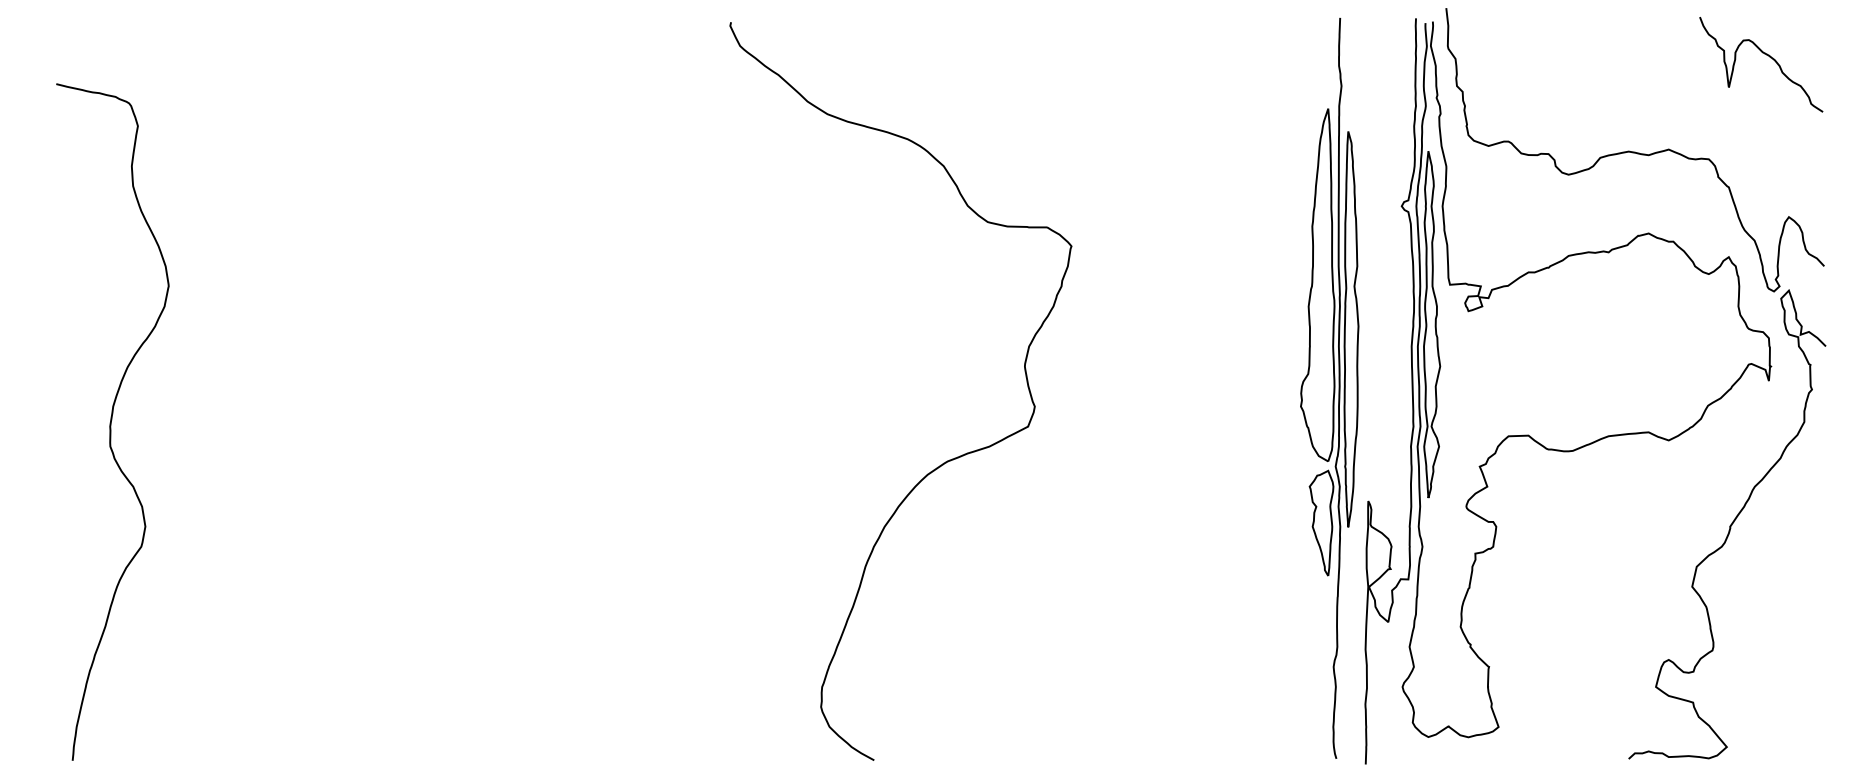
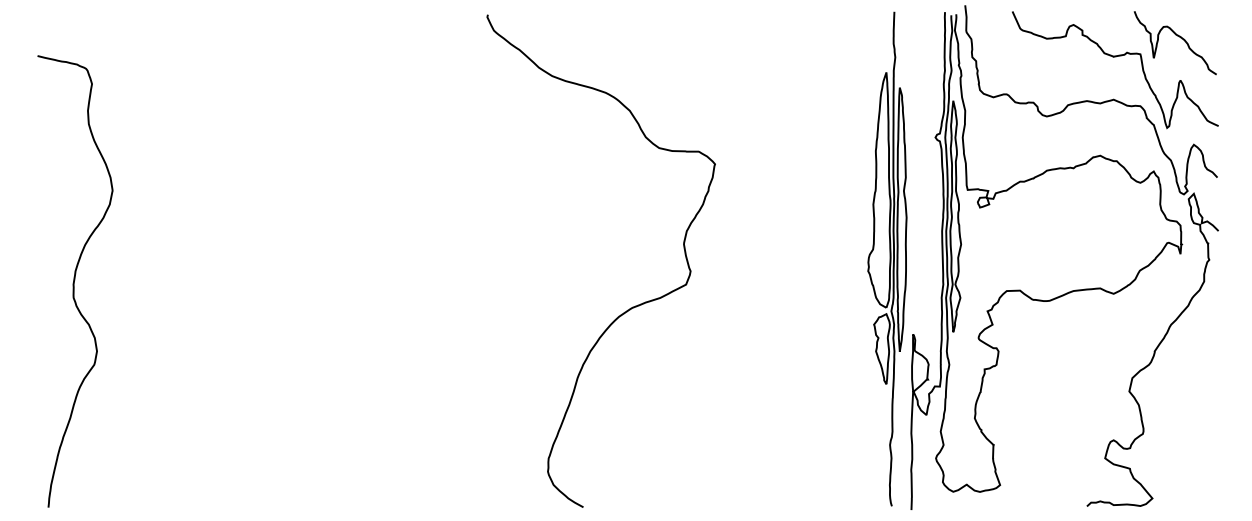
curve: (1671, 86) -> (1115, 57), added

